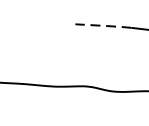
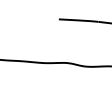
line: (104, 25) -> (79, 20), dashed -> solid

